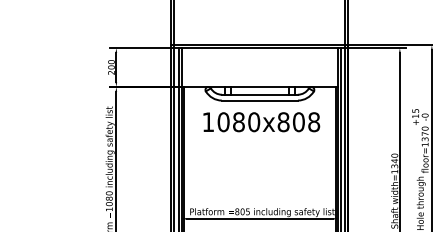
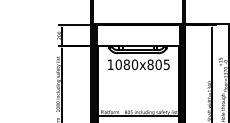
text: (313, 121) -> (166, 64), 1080x808 -> 1080x805

